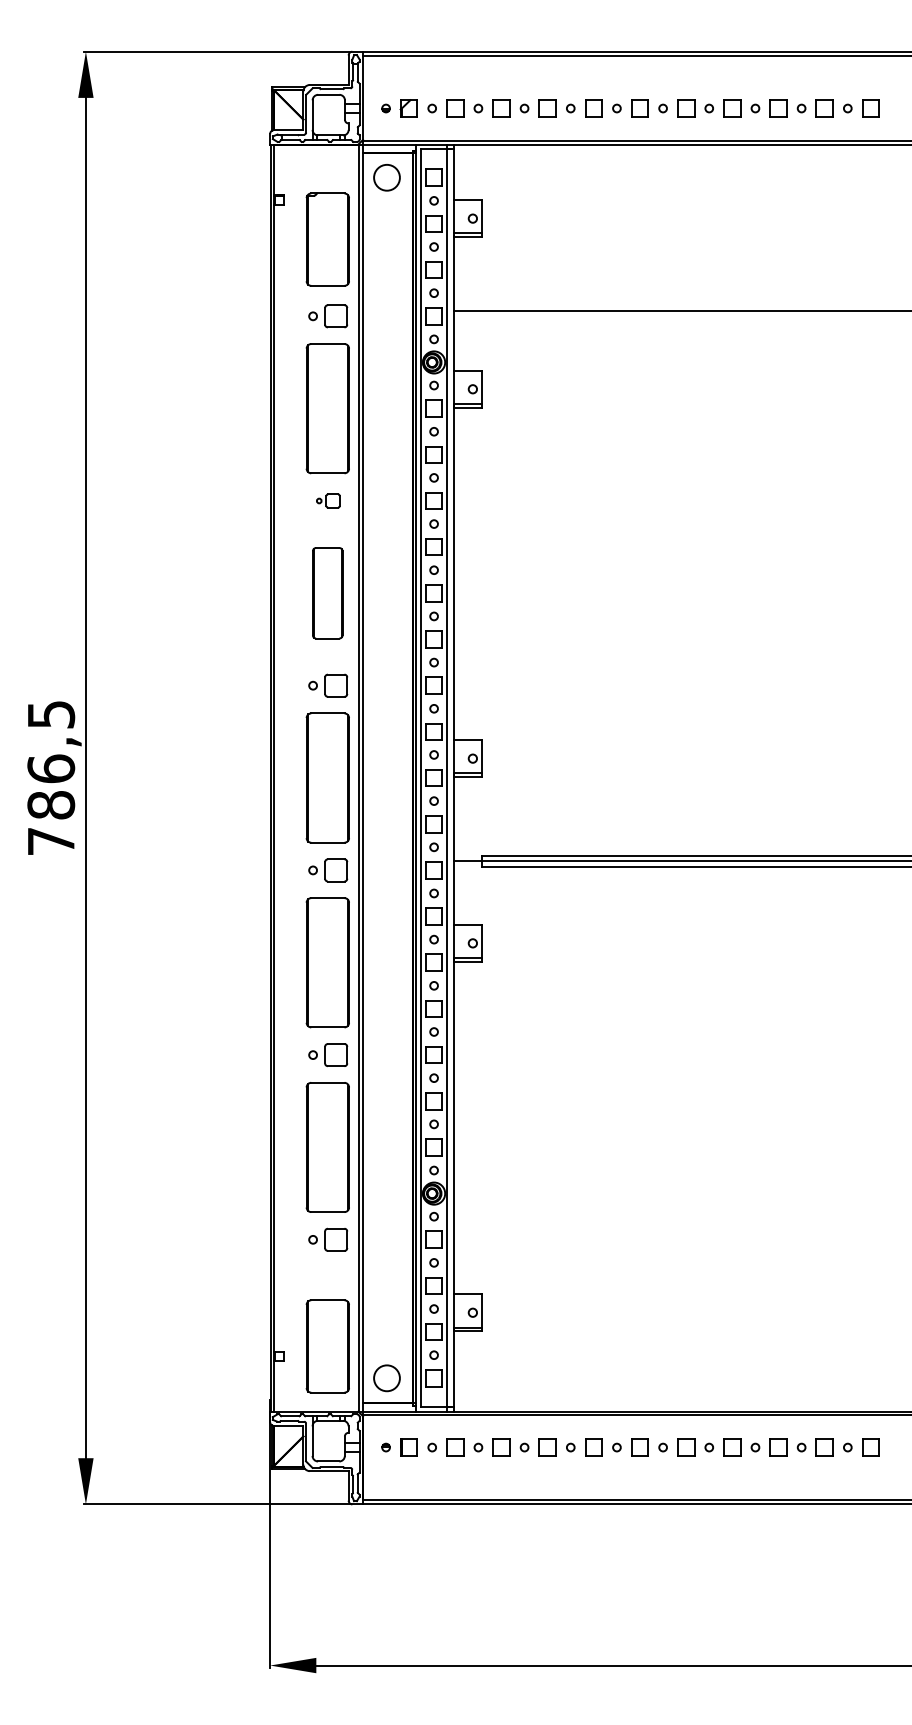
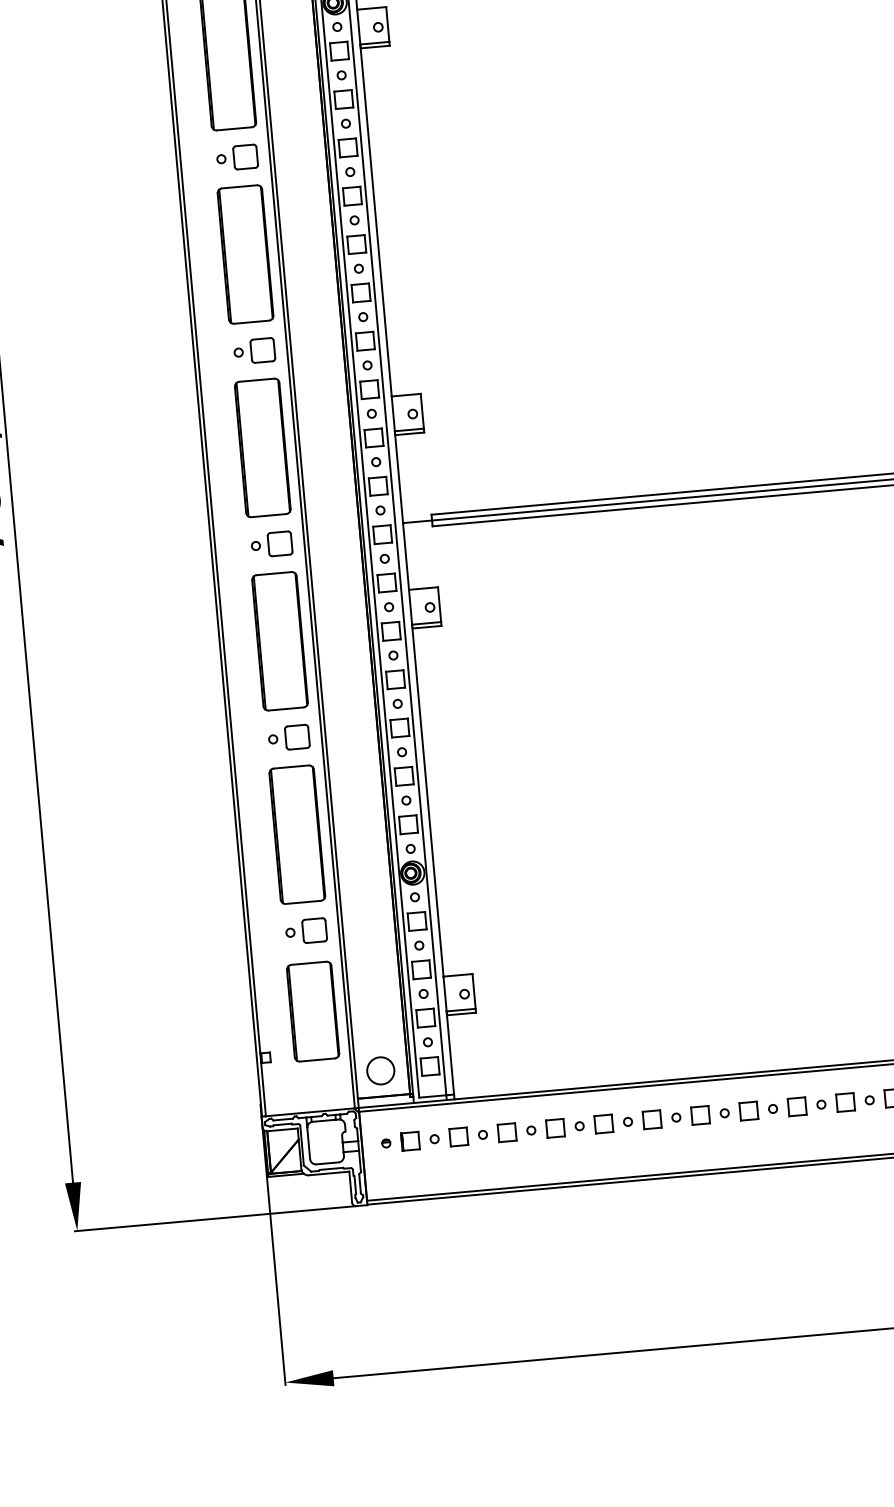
part: (328, 500) -> (237, 157), size x1.67
part: (327, 592) -> (245, 253), size x1.43
part: (327, 1346) -> (312, 1011), moved

